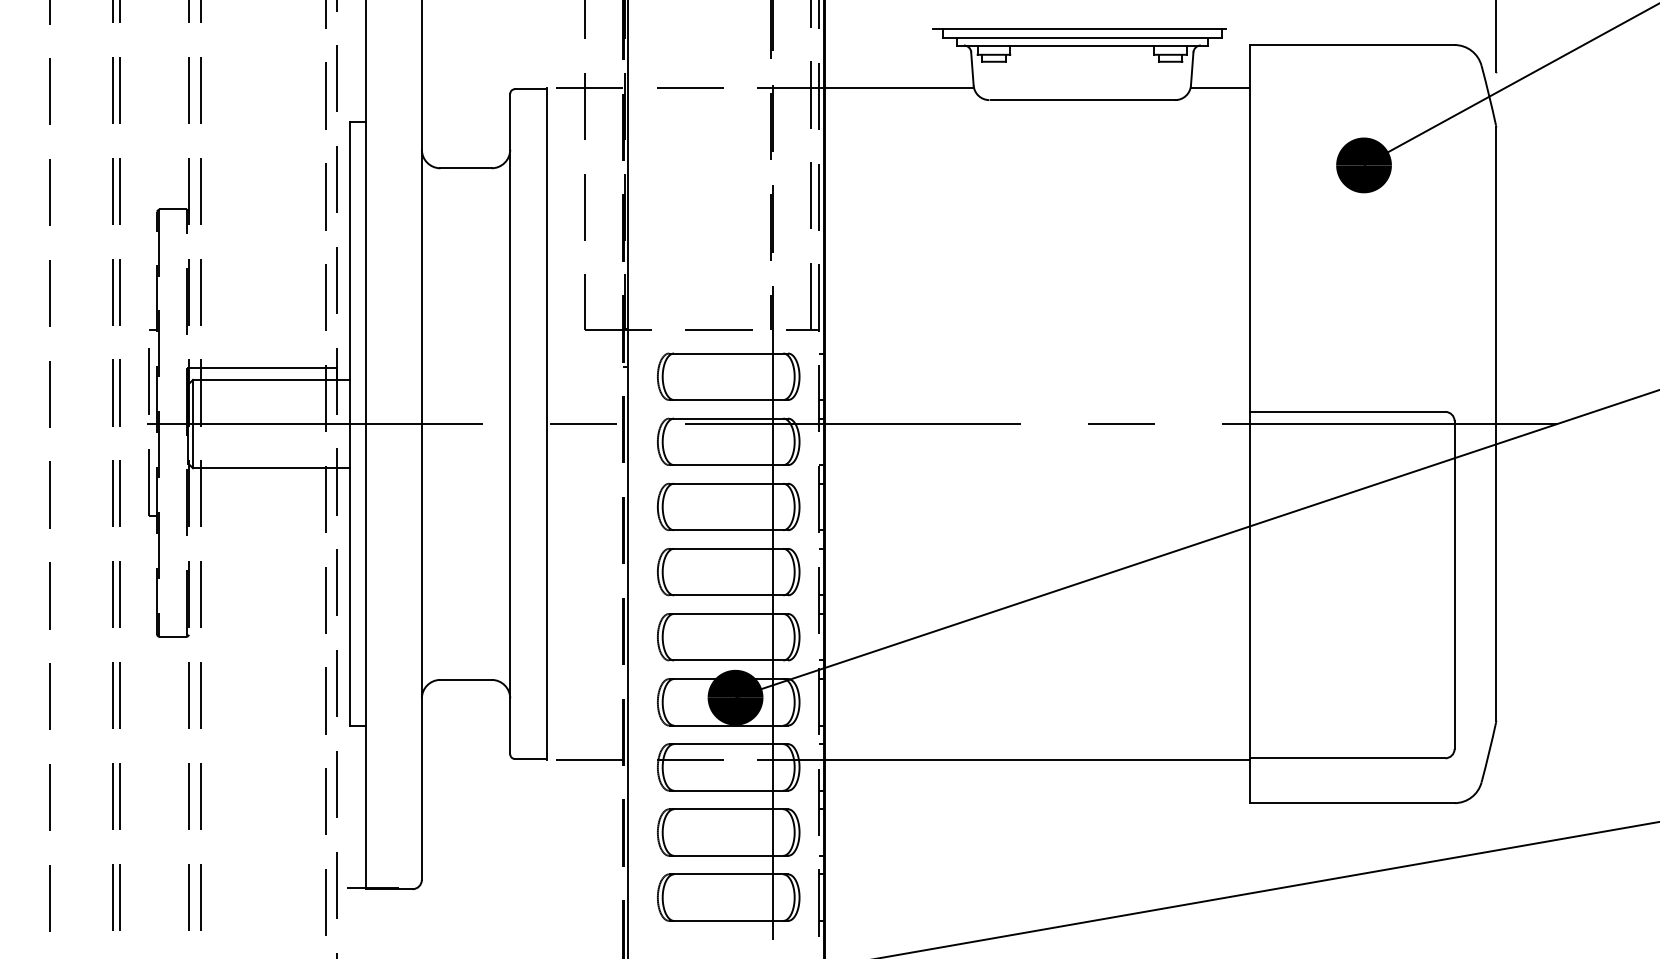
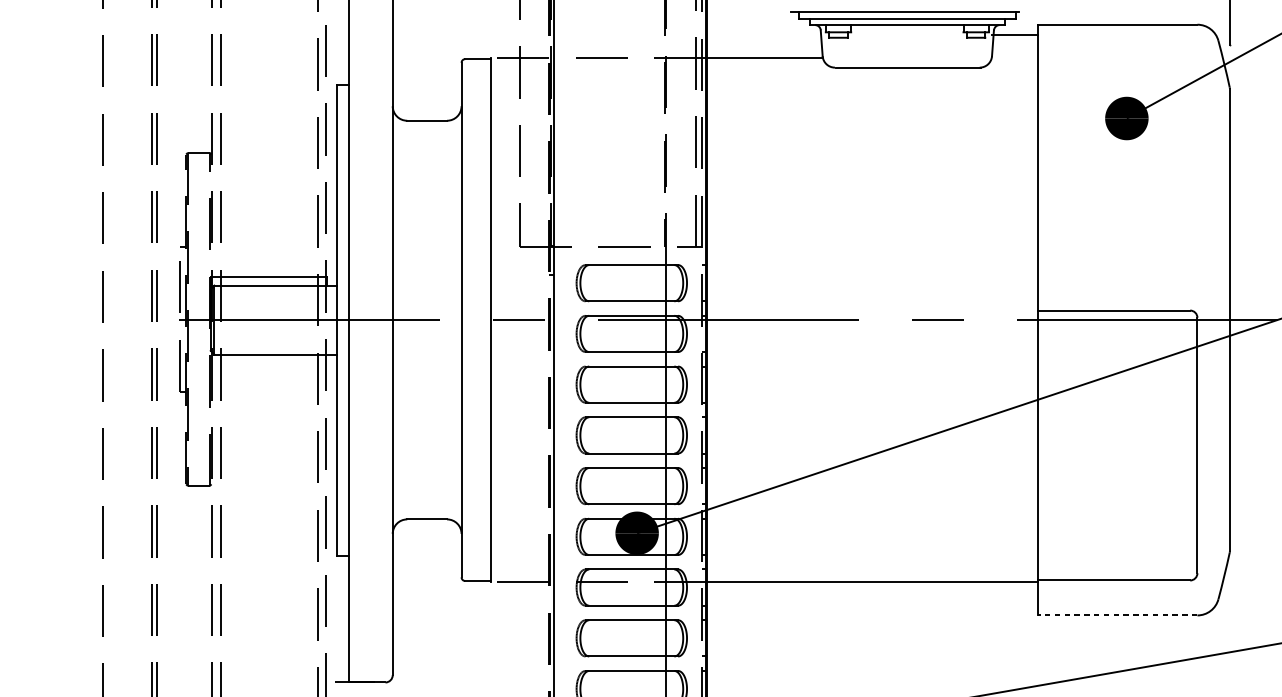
line: (1219, 87) -> (1014, 34), moved
line: (1351, 803) -> (1117, 615), solid -> dashed

